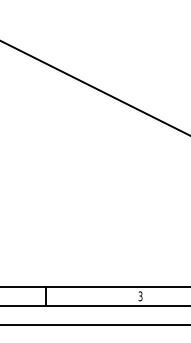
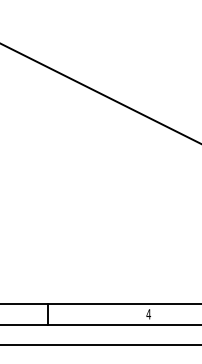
text: (140, 296) -> (148, 314), 3 -> 4

